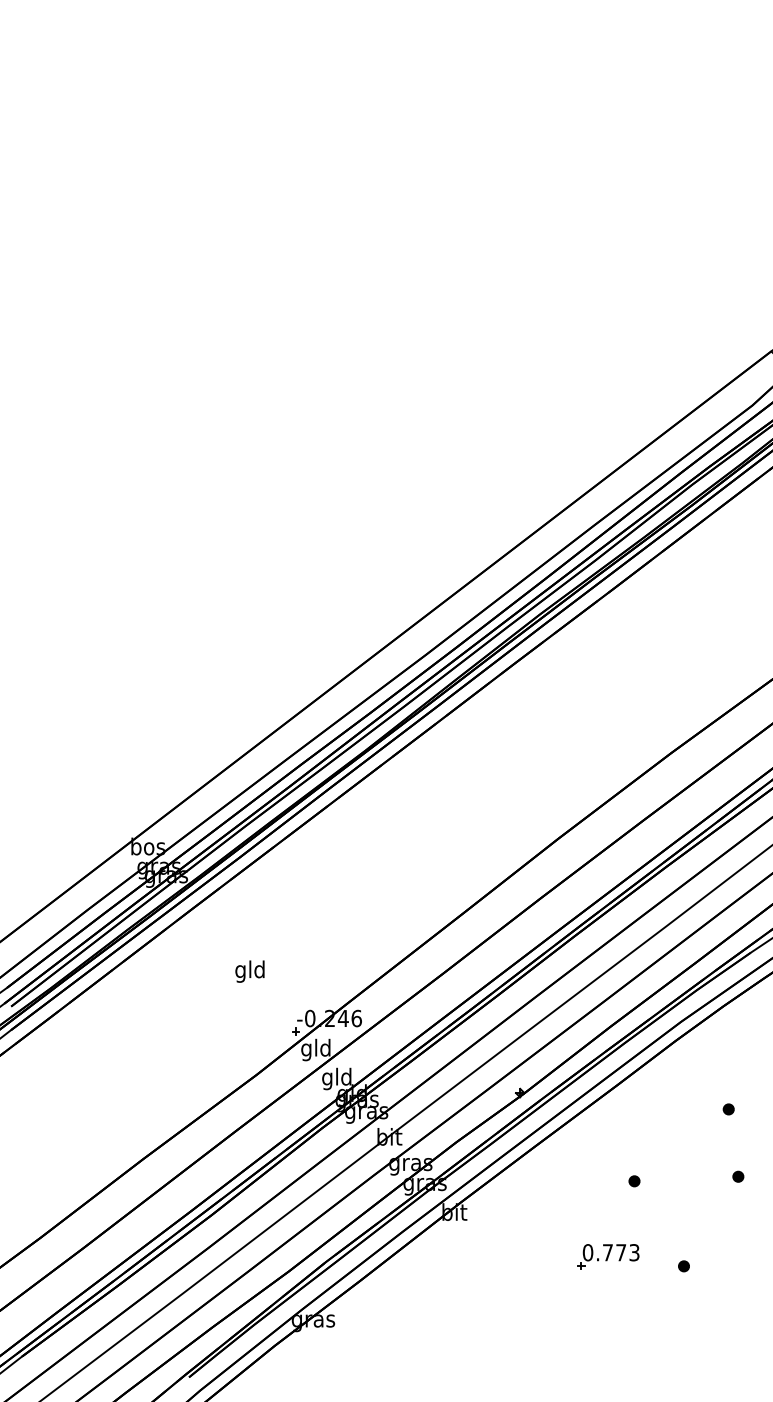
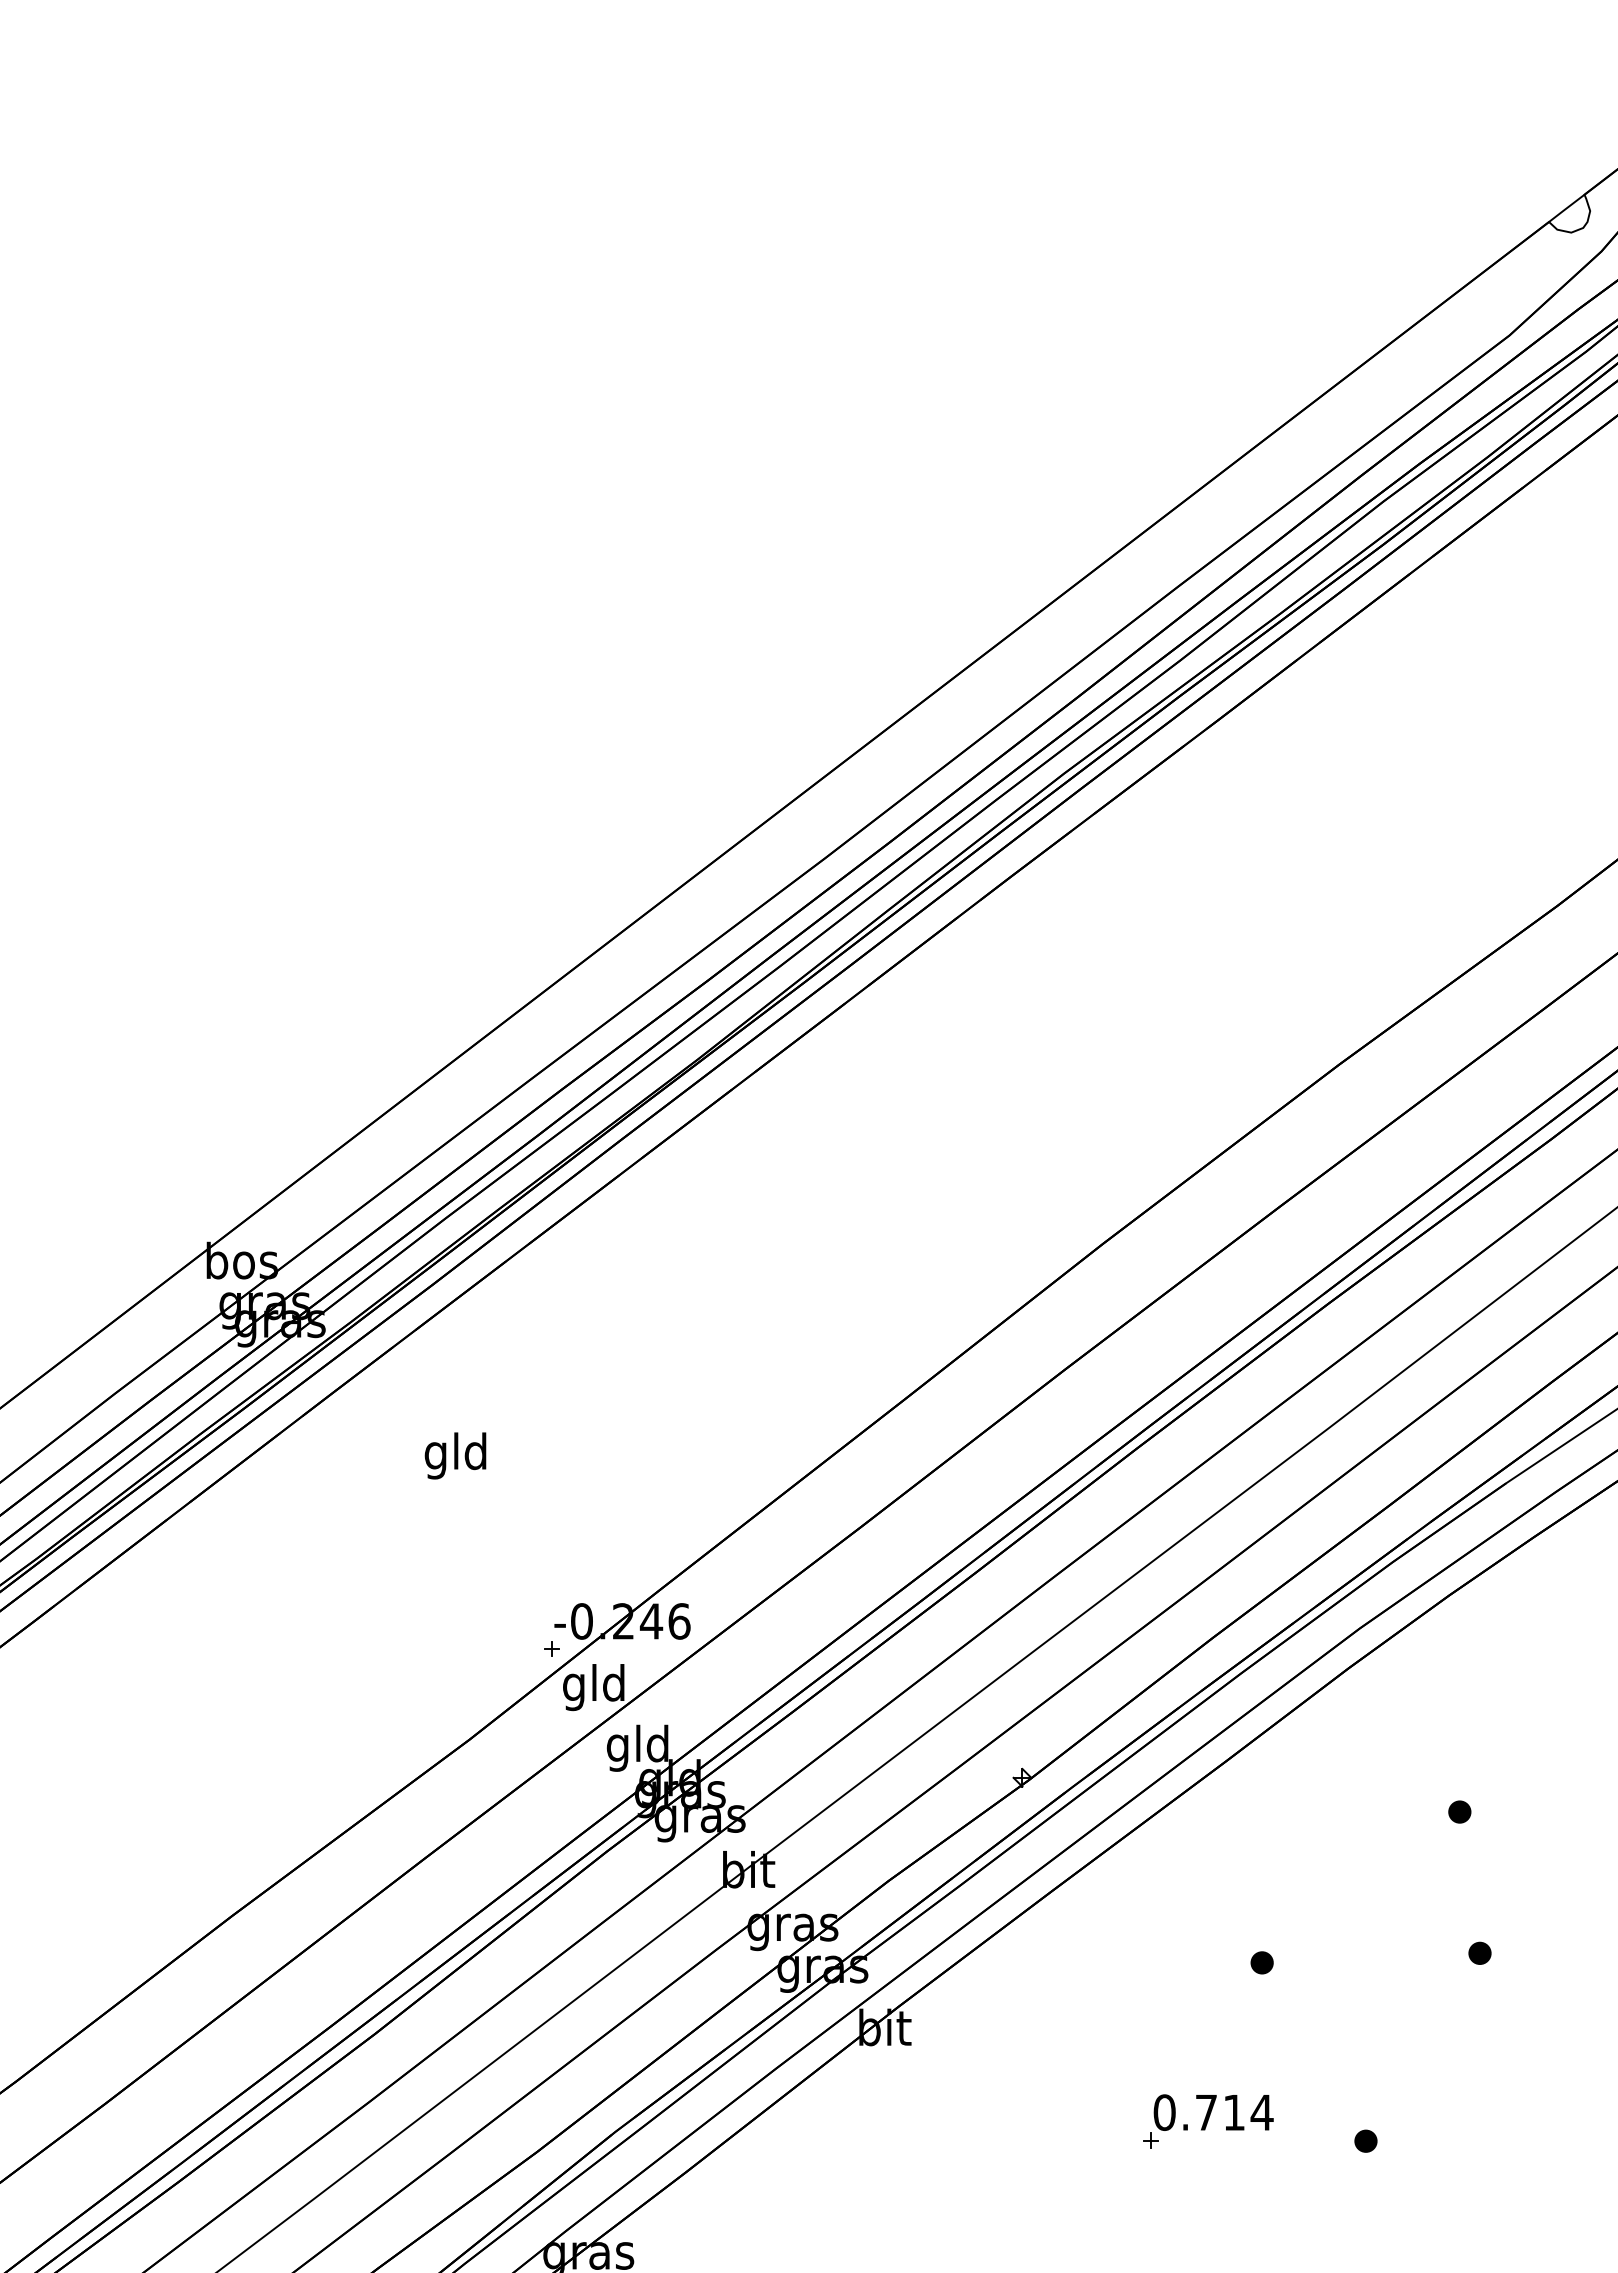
text: (249, 971) -> (454, 1455), moved
text: (627, 1252) -> (1247, 2112), 0.773 -> 0.714

